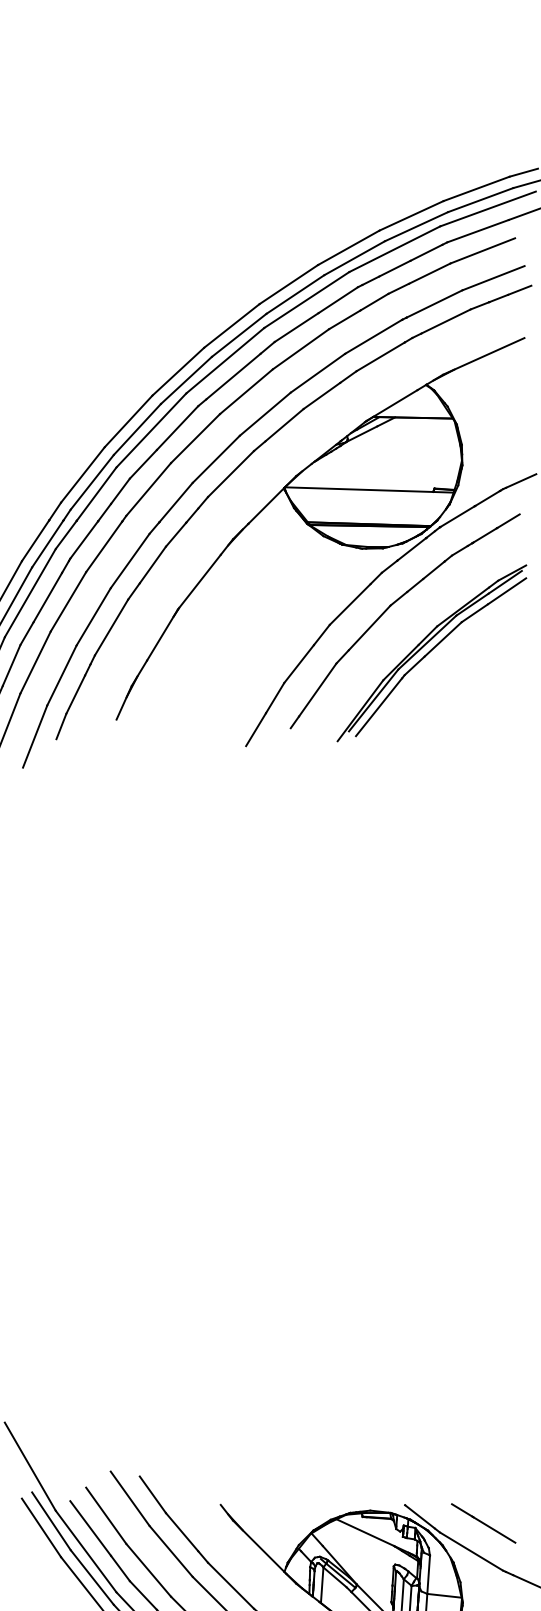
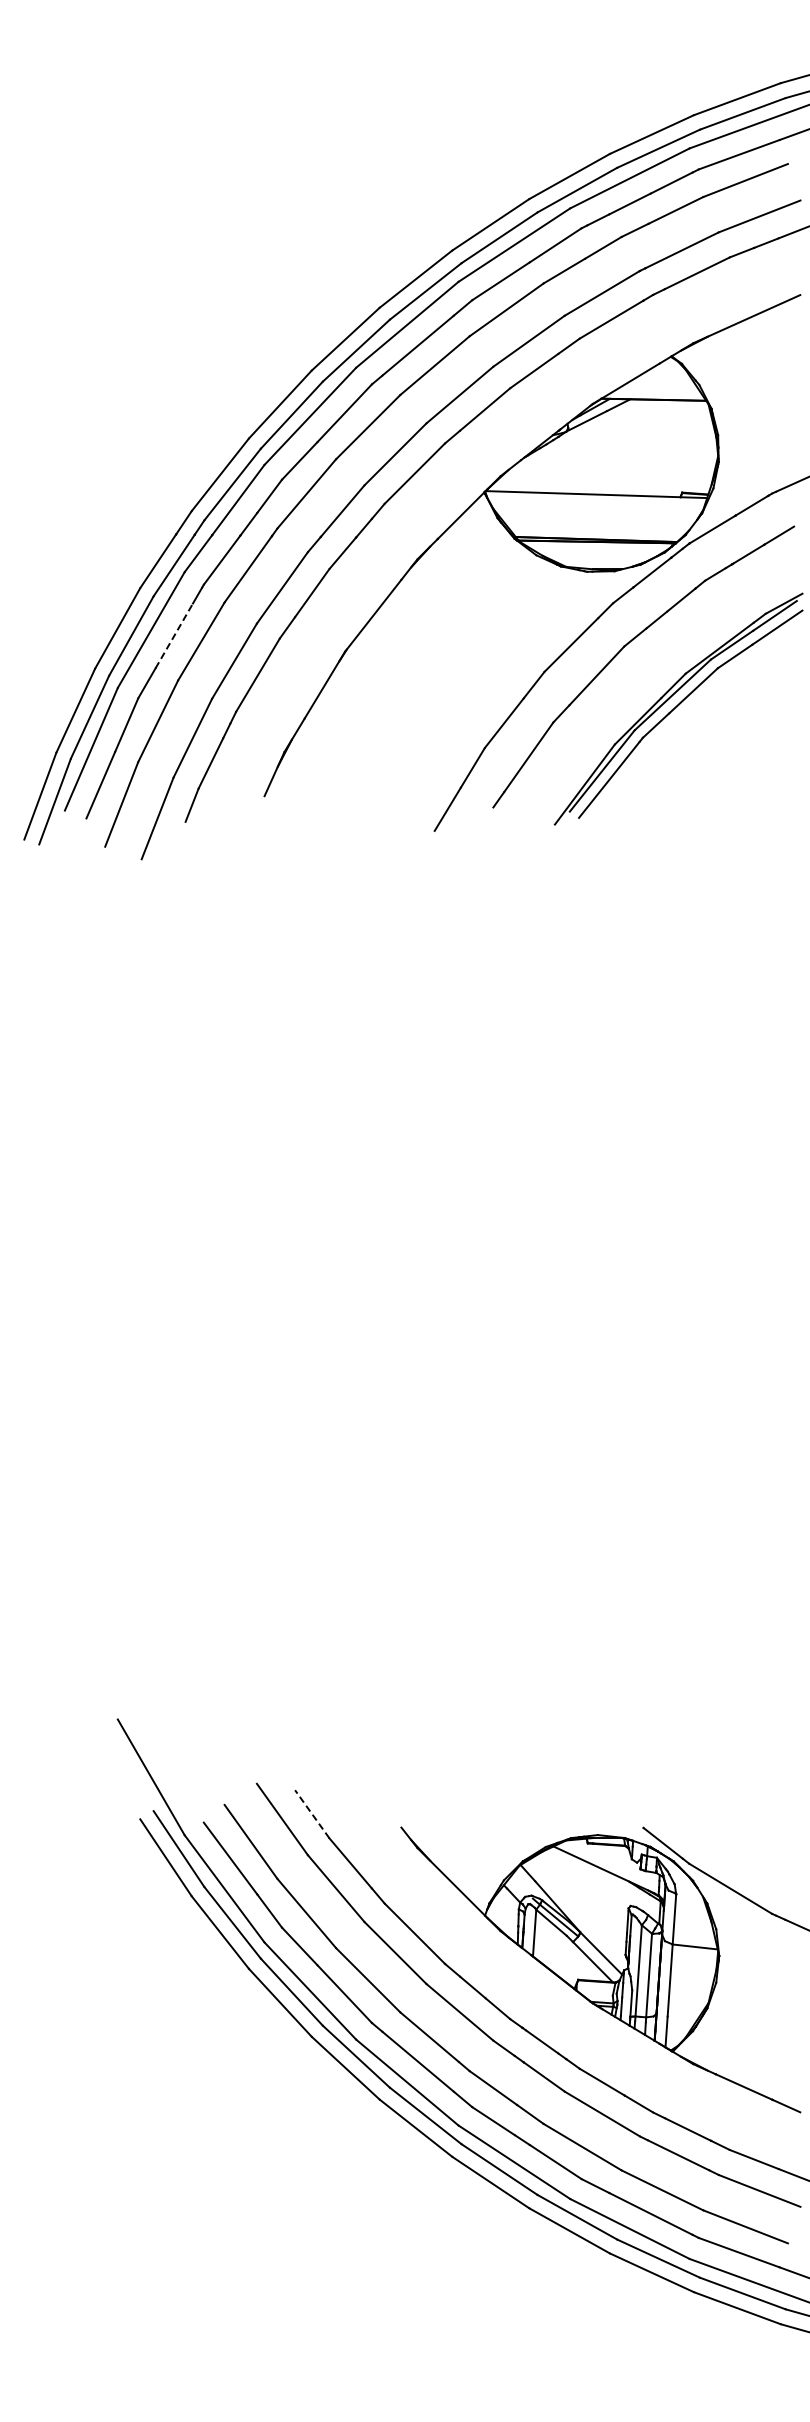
line: (47, 597) -> (174, 635), solid -> dashed
line: (153, 1494) -> (312, 1814), solid -> dashed
line: (483, 1523) -> (746, 1851), removed

